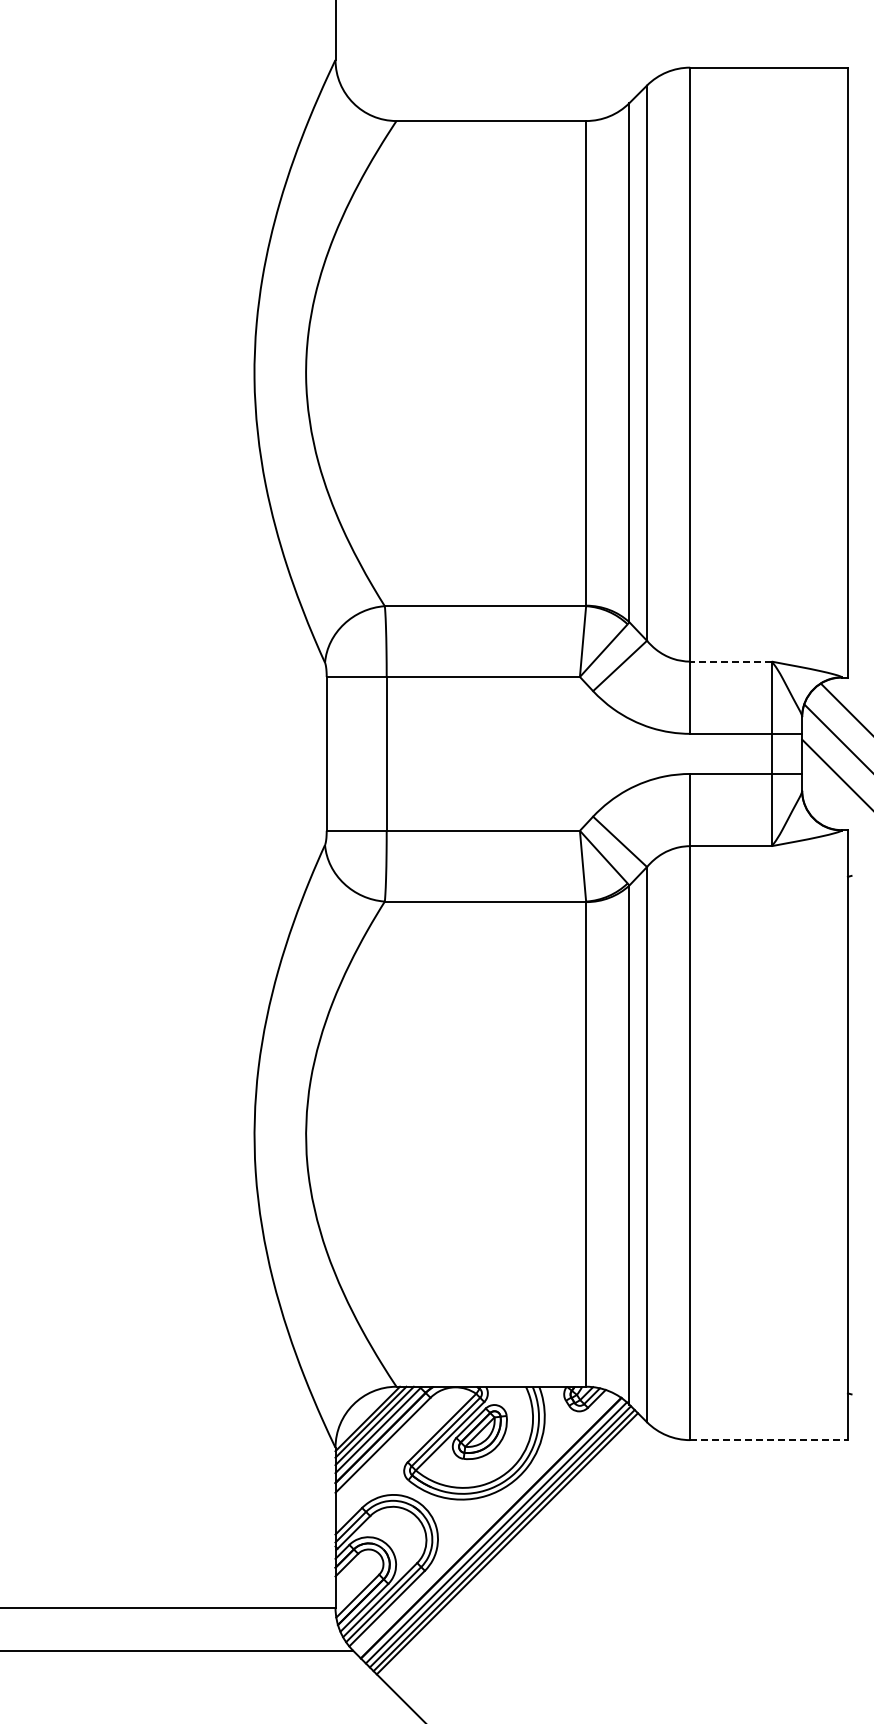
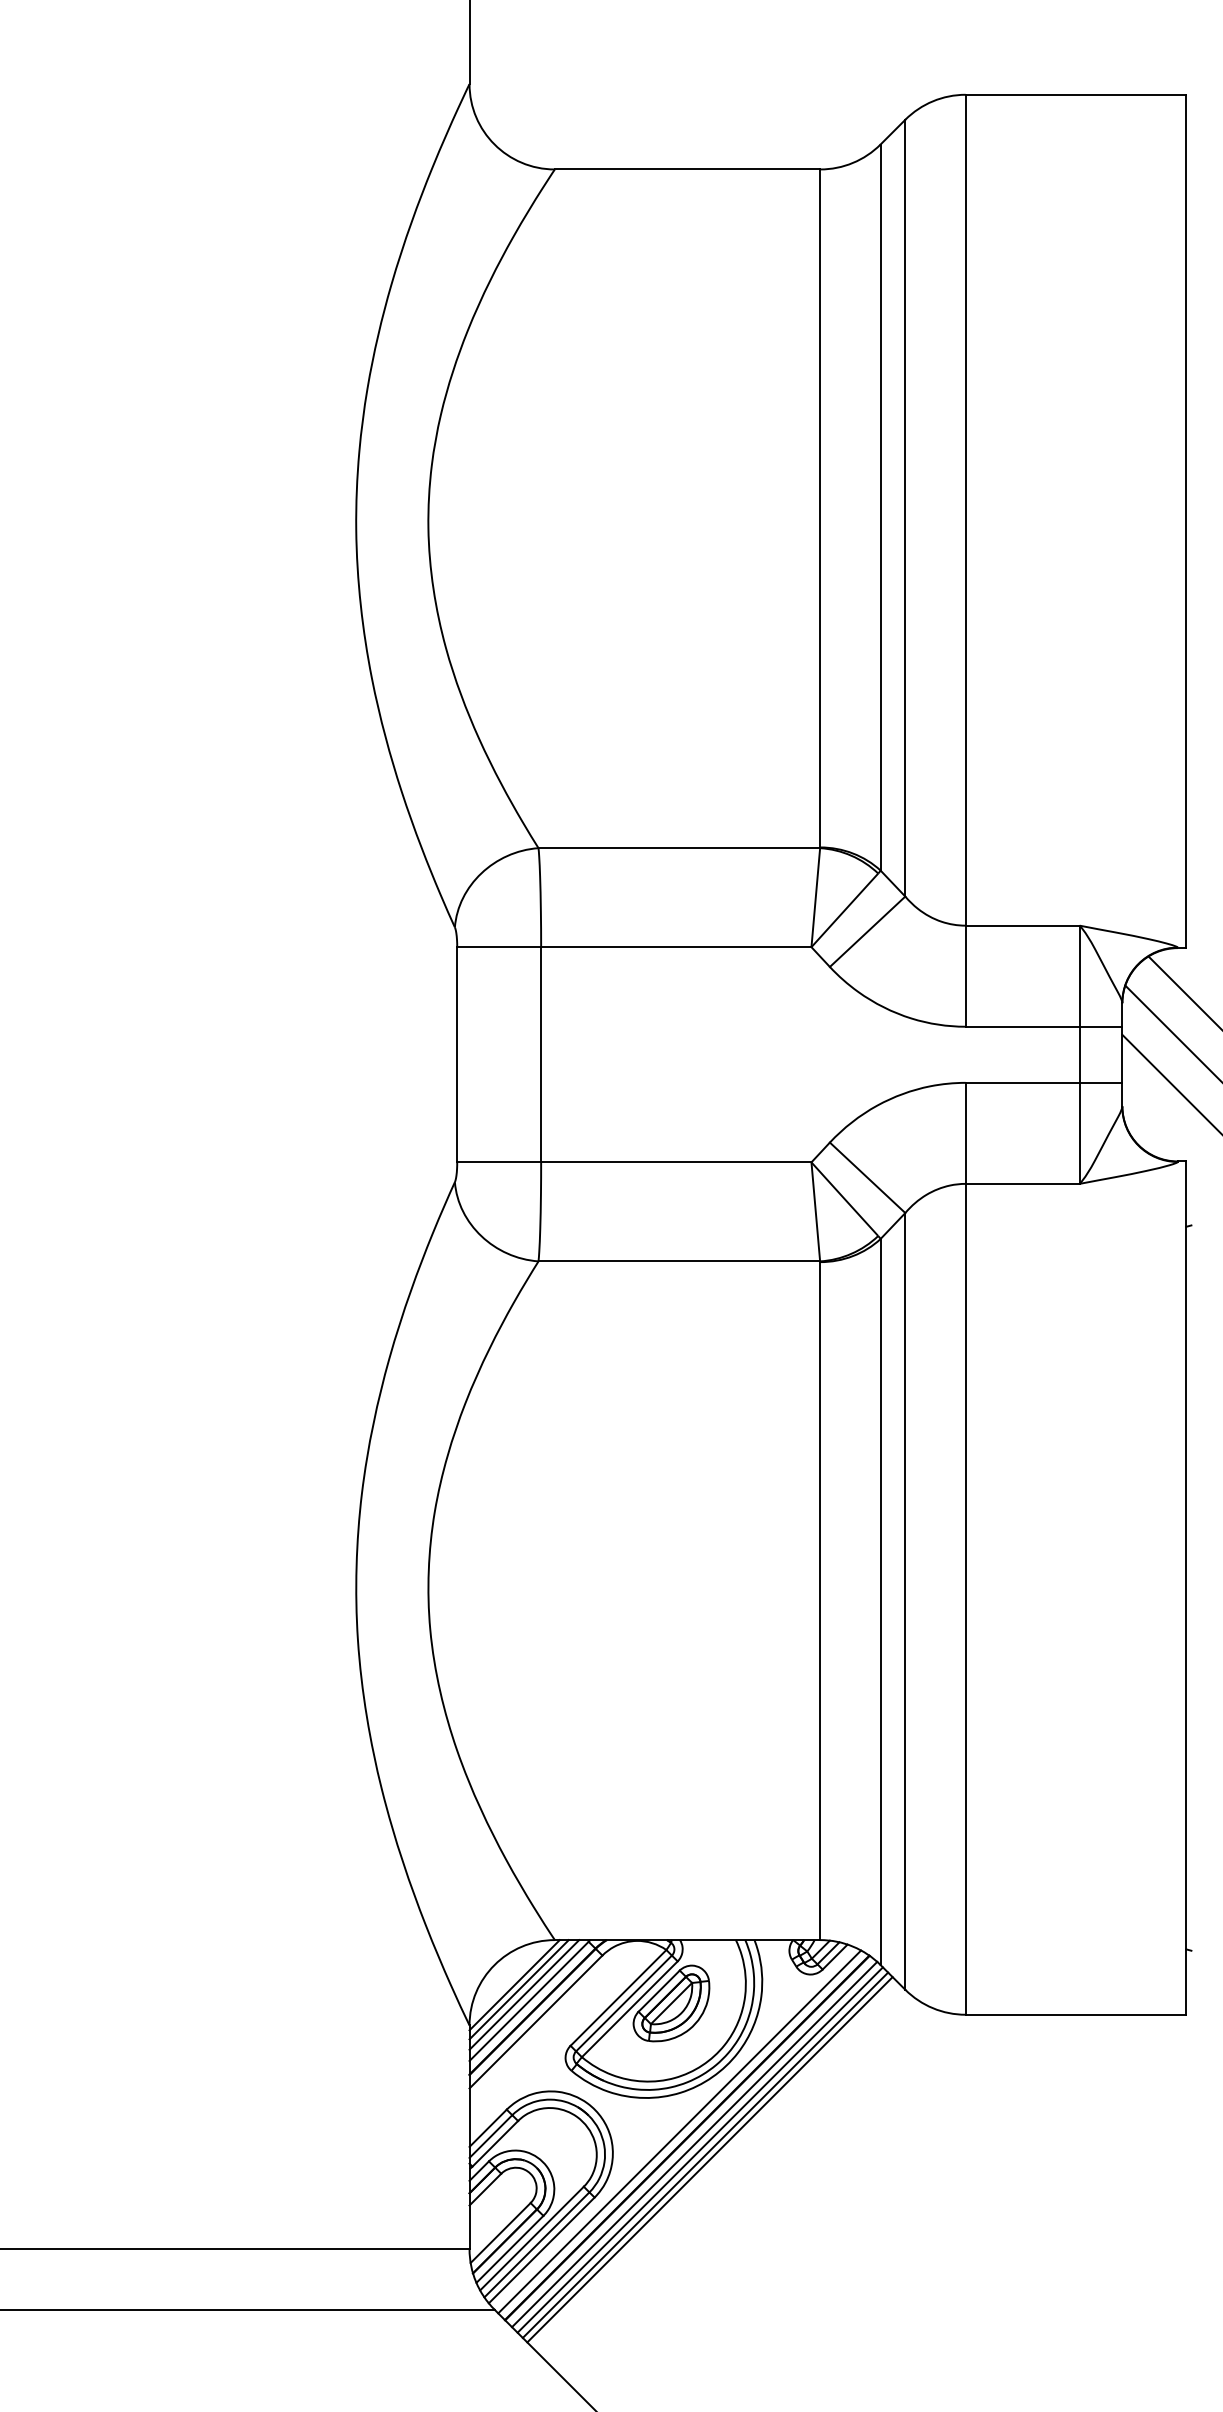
line: (730, 661) -> (1022, 925), dashed -> solid
line: (769, 1440) -> (1076, 2015), dashed -> solid
line: (485, 1523) -> (679, 2131), added

